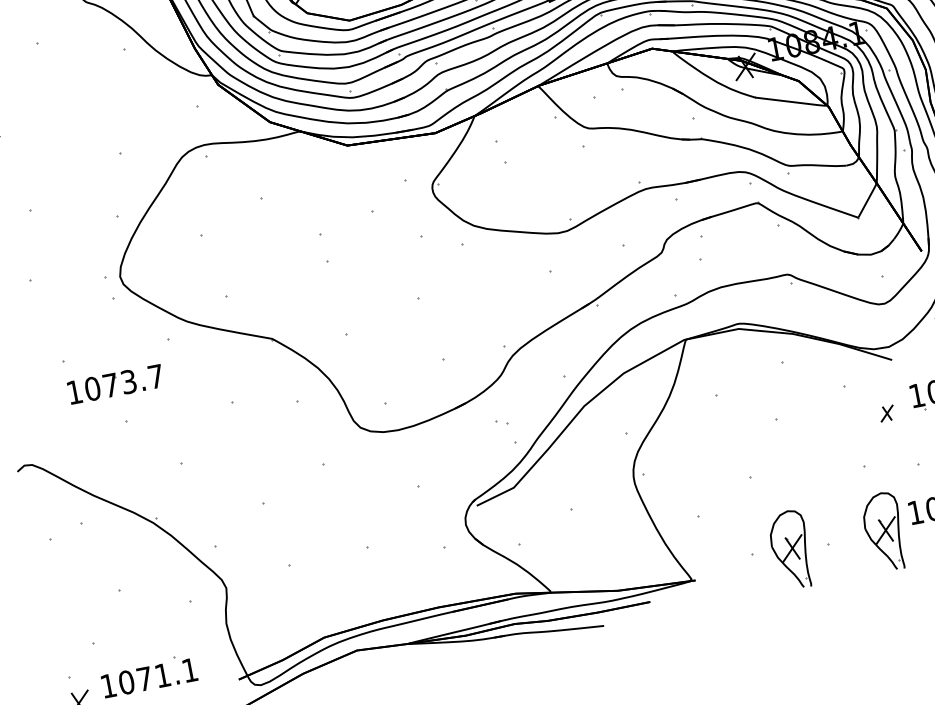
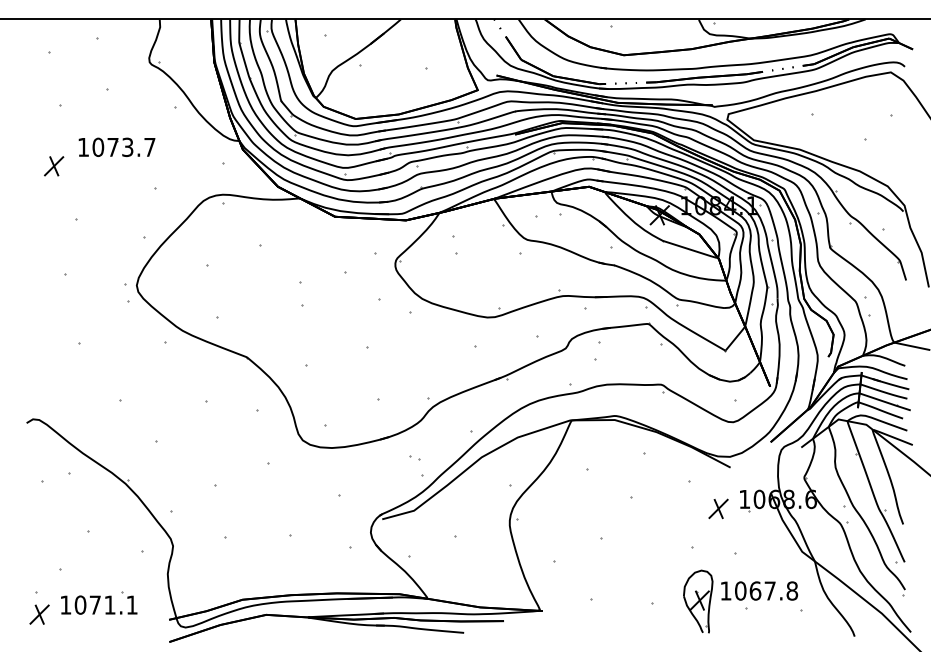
part: (114, 383) -> (116, 146), moved
part: (886, 413) -> (718, 508), size x1.67
part: (791, 549) -> (622, 601), removed

